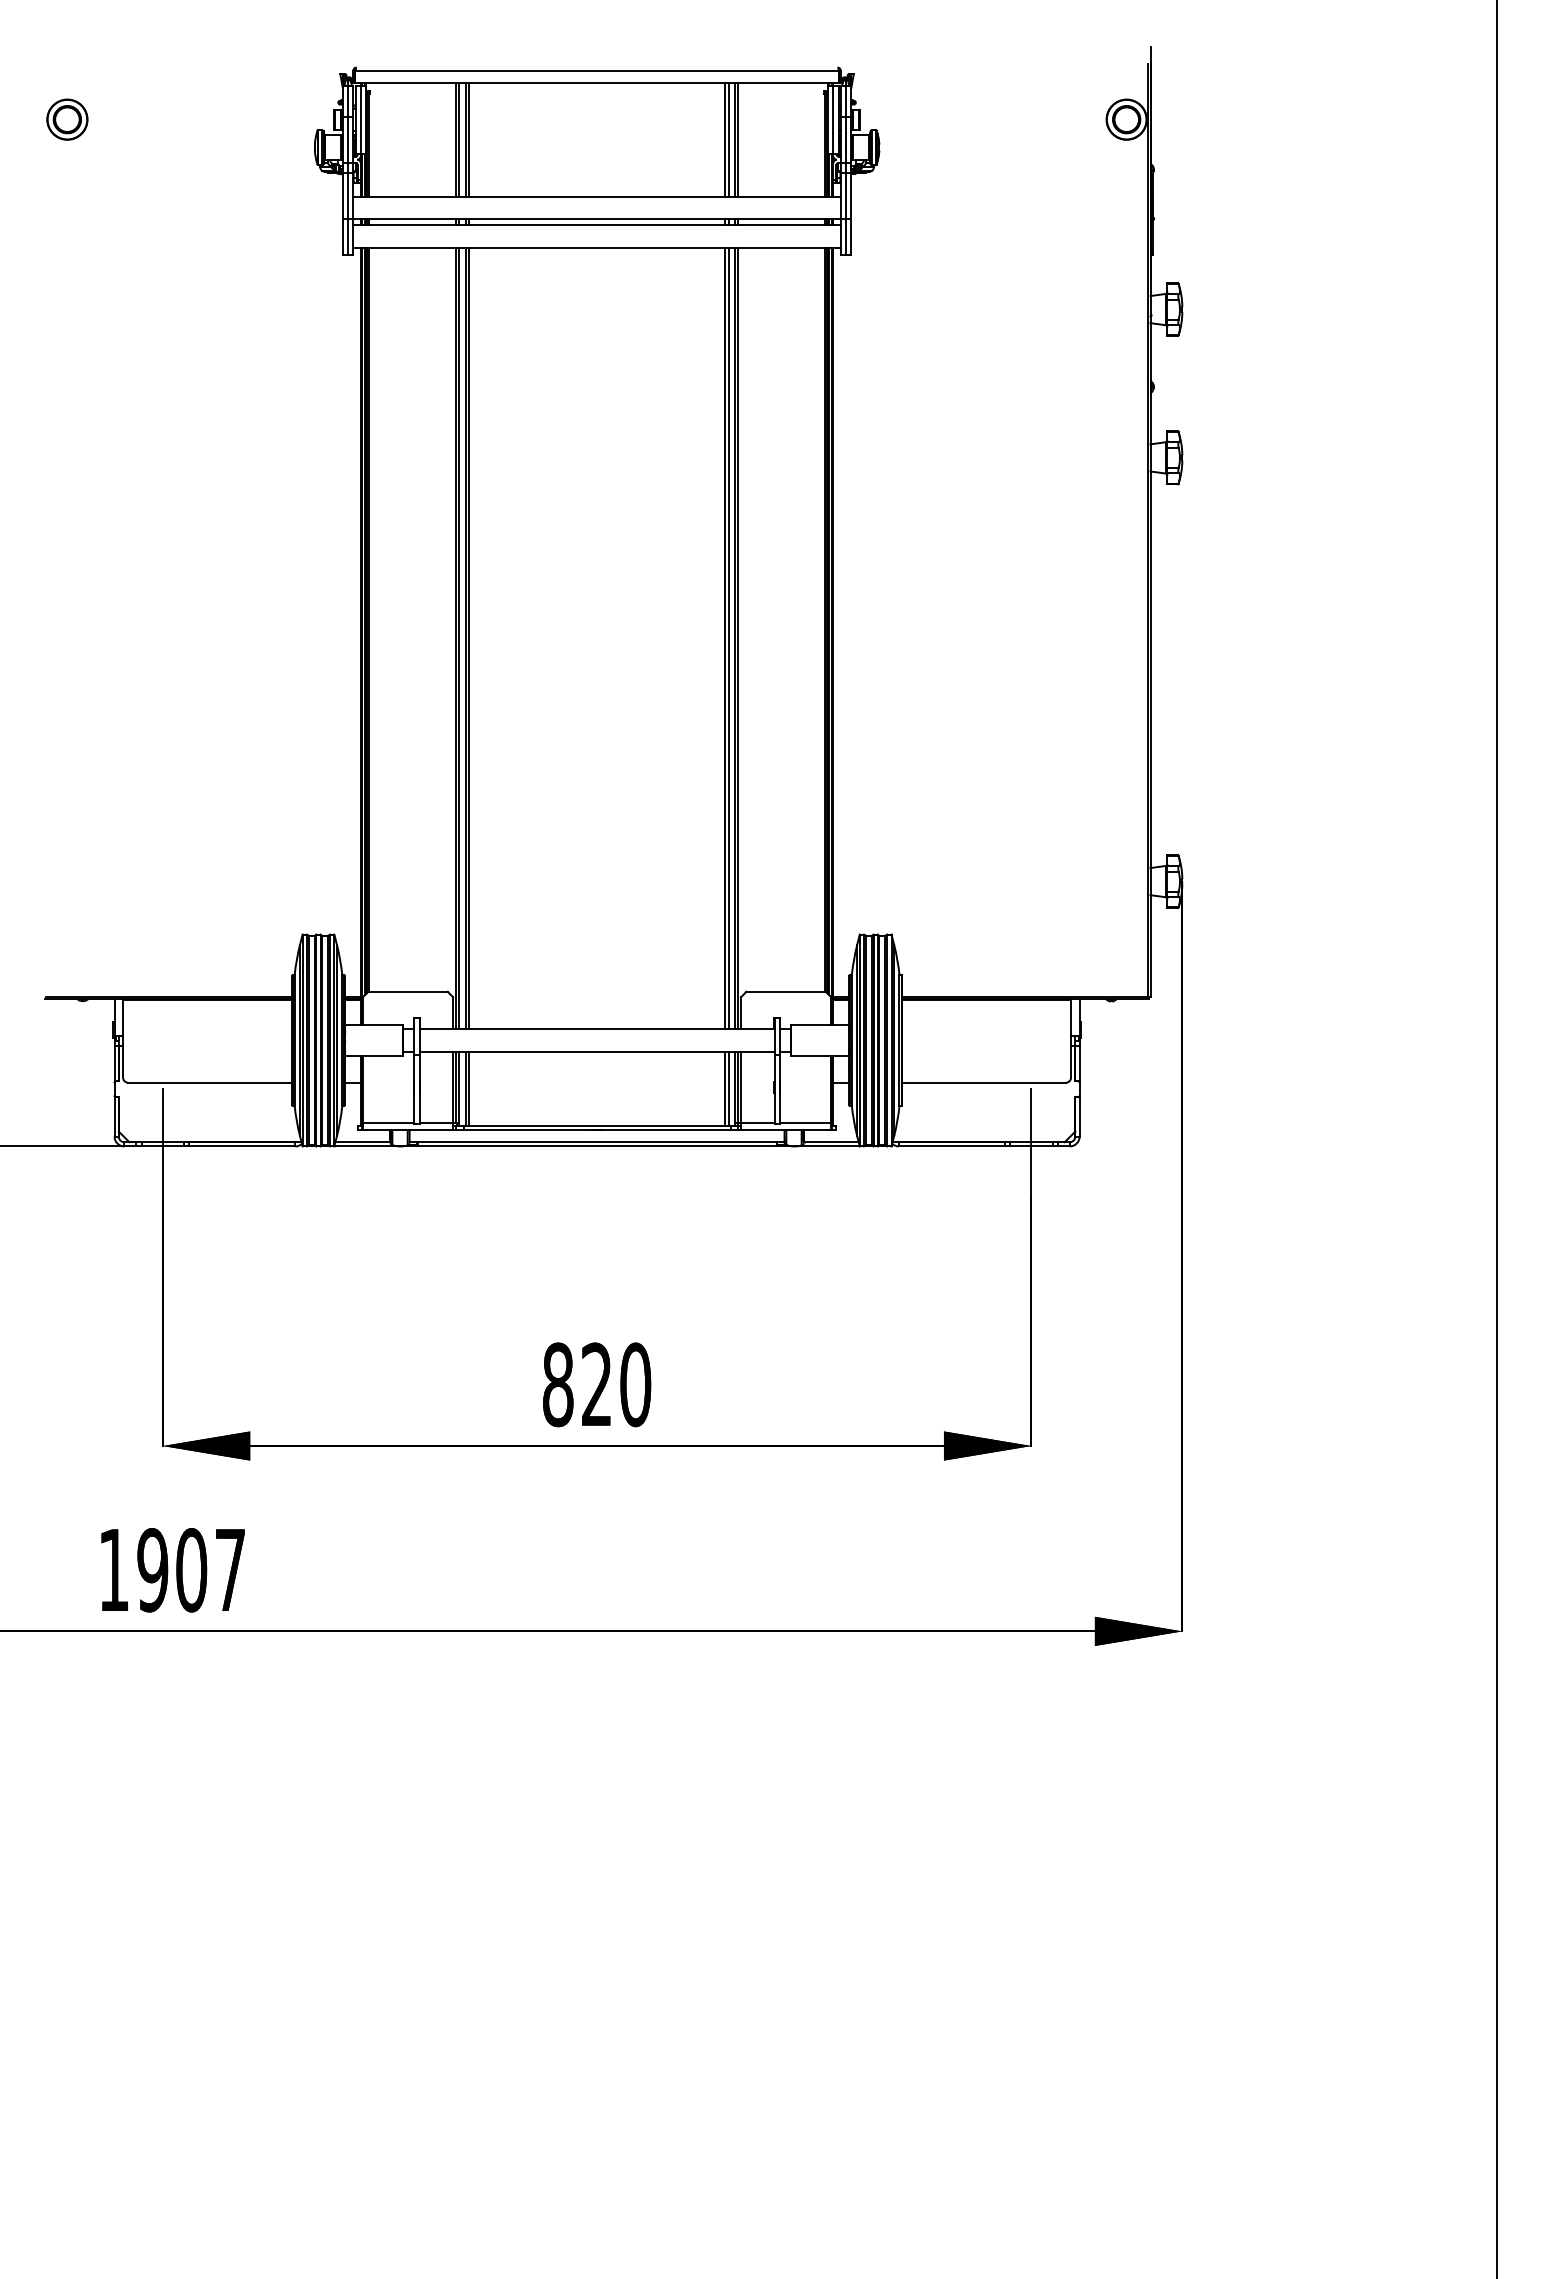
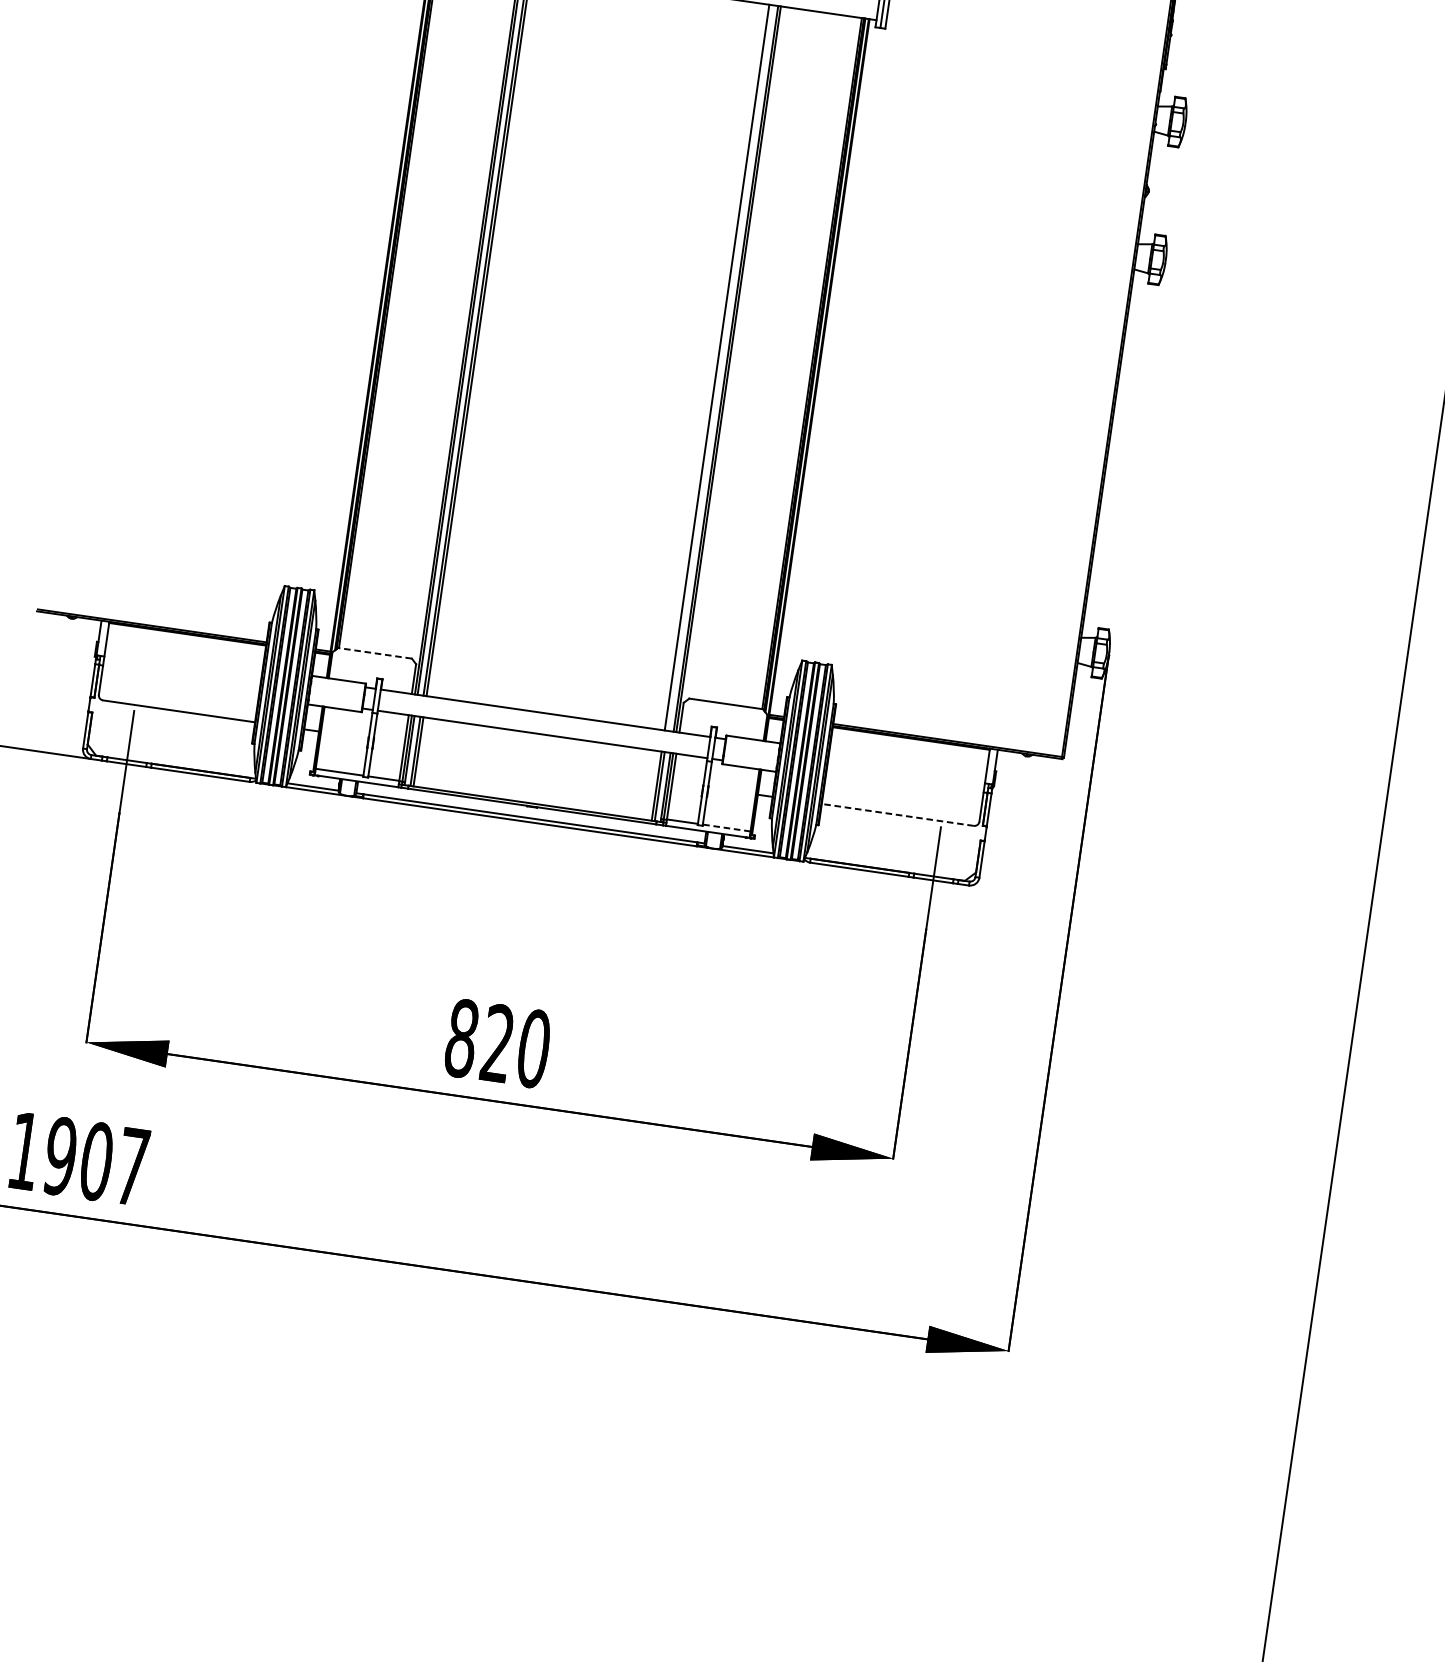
line: (728, 638) -> (719, 368), removed
line: (408, 991) -> (375, 653), solid -> dashed
line: (983, 1082) -> (897, 814), solid -> dashed
line: (805, 1122) -> (726, 827), solid -> dashed

